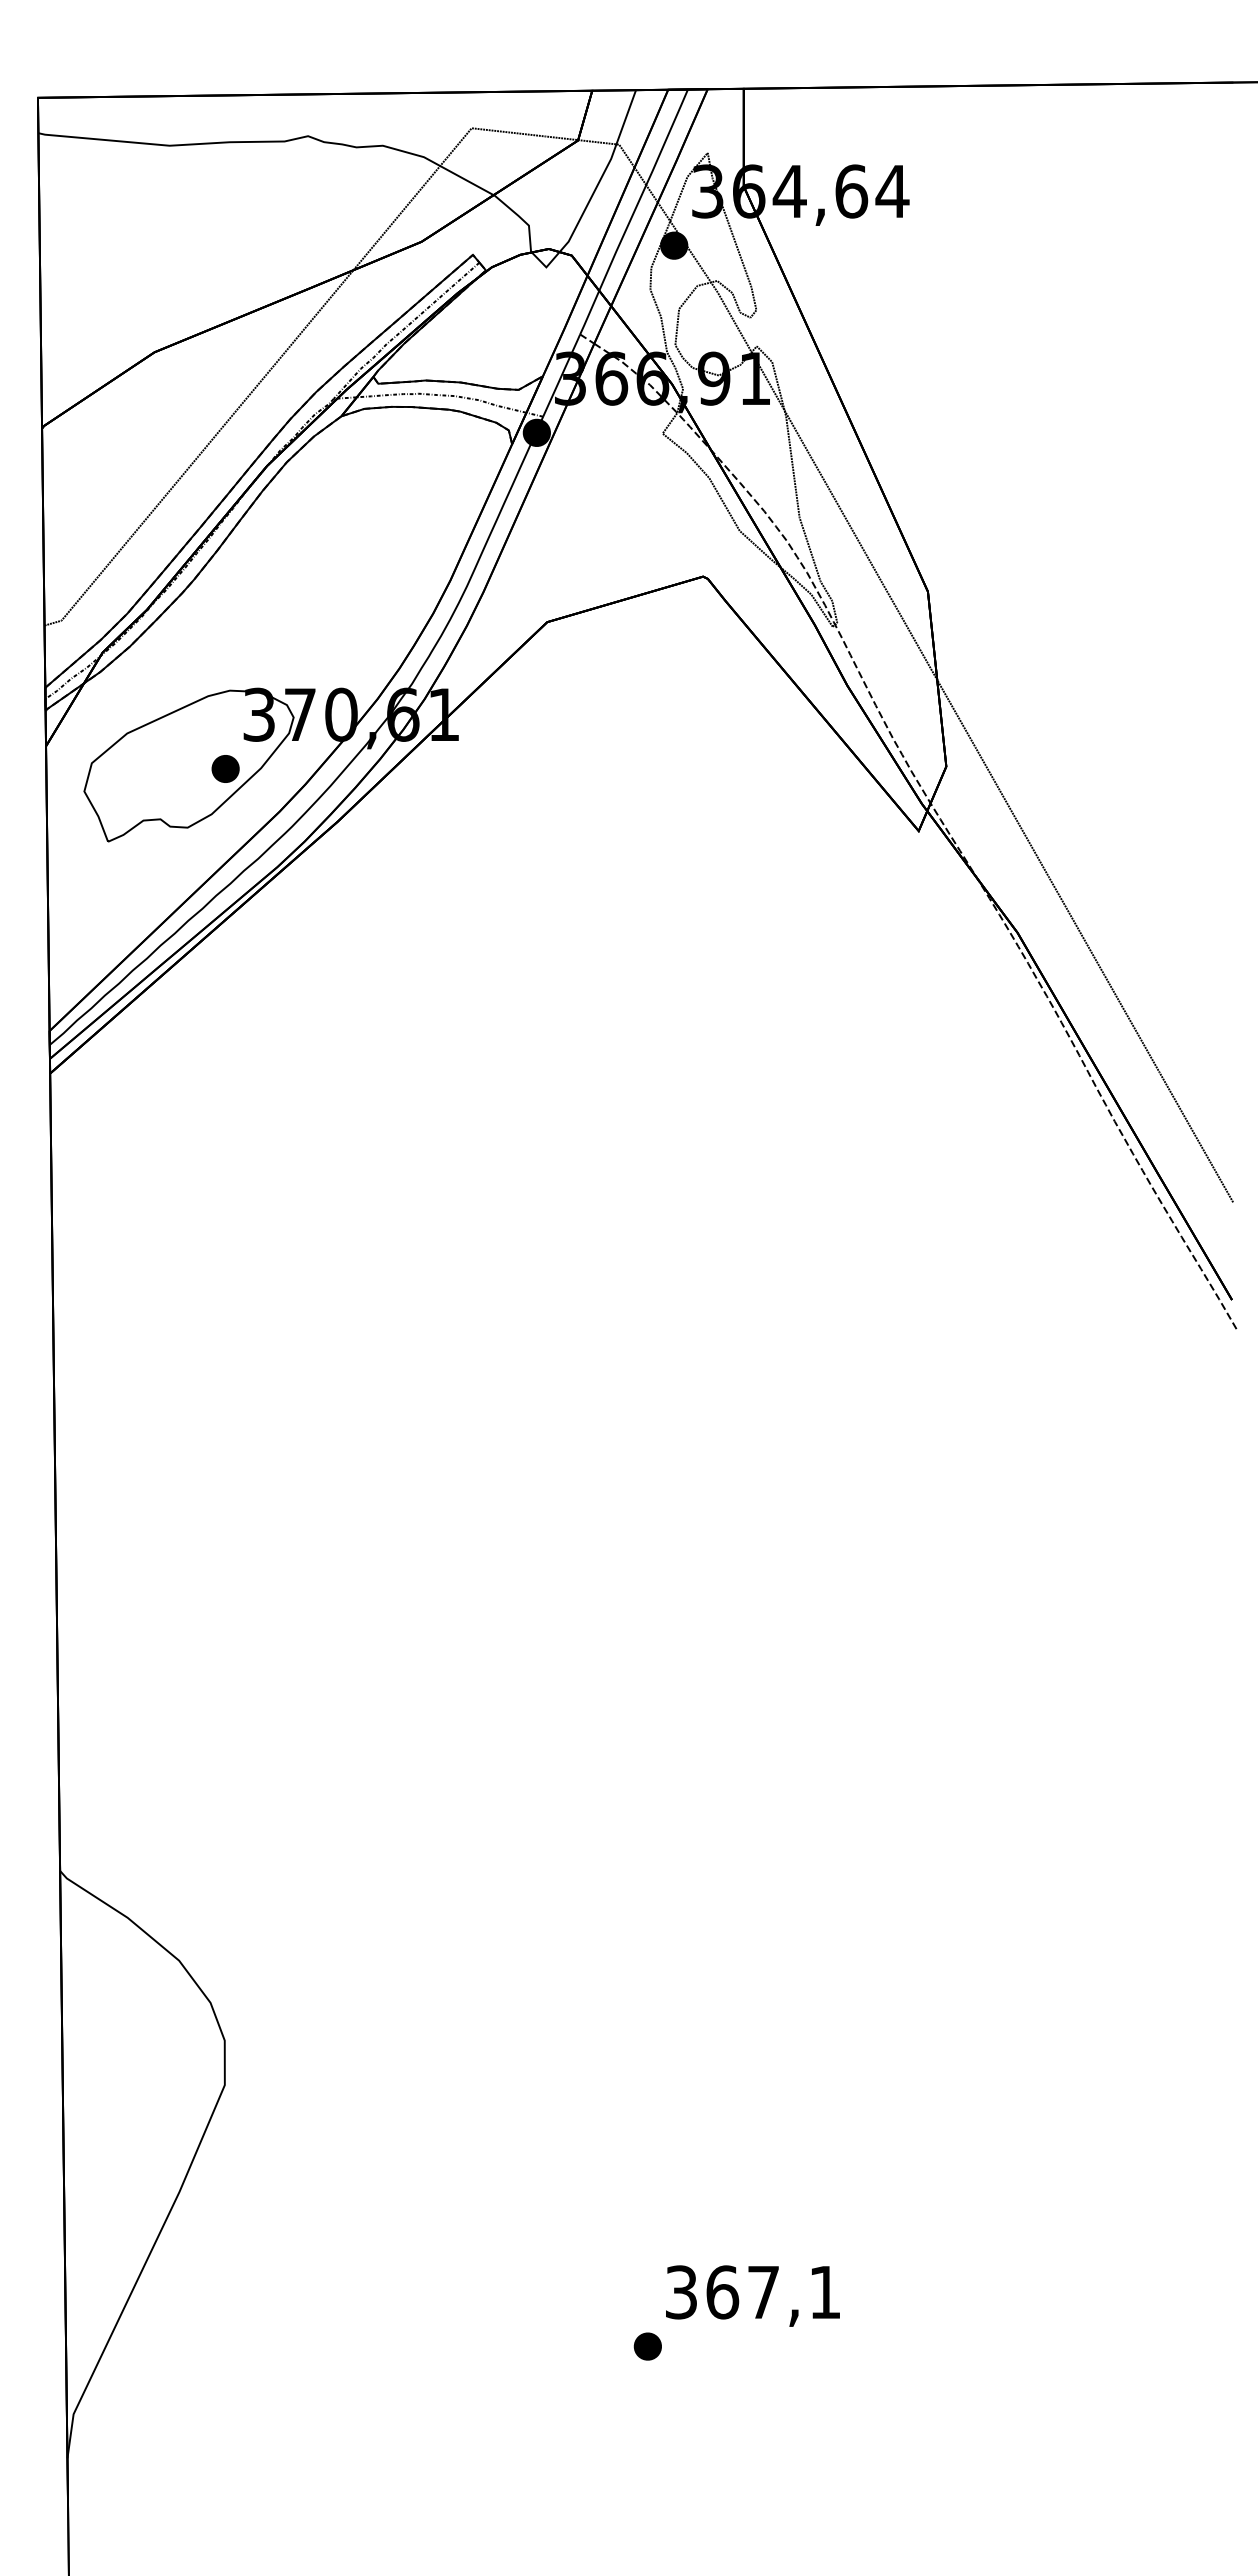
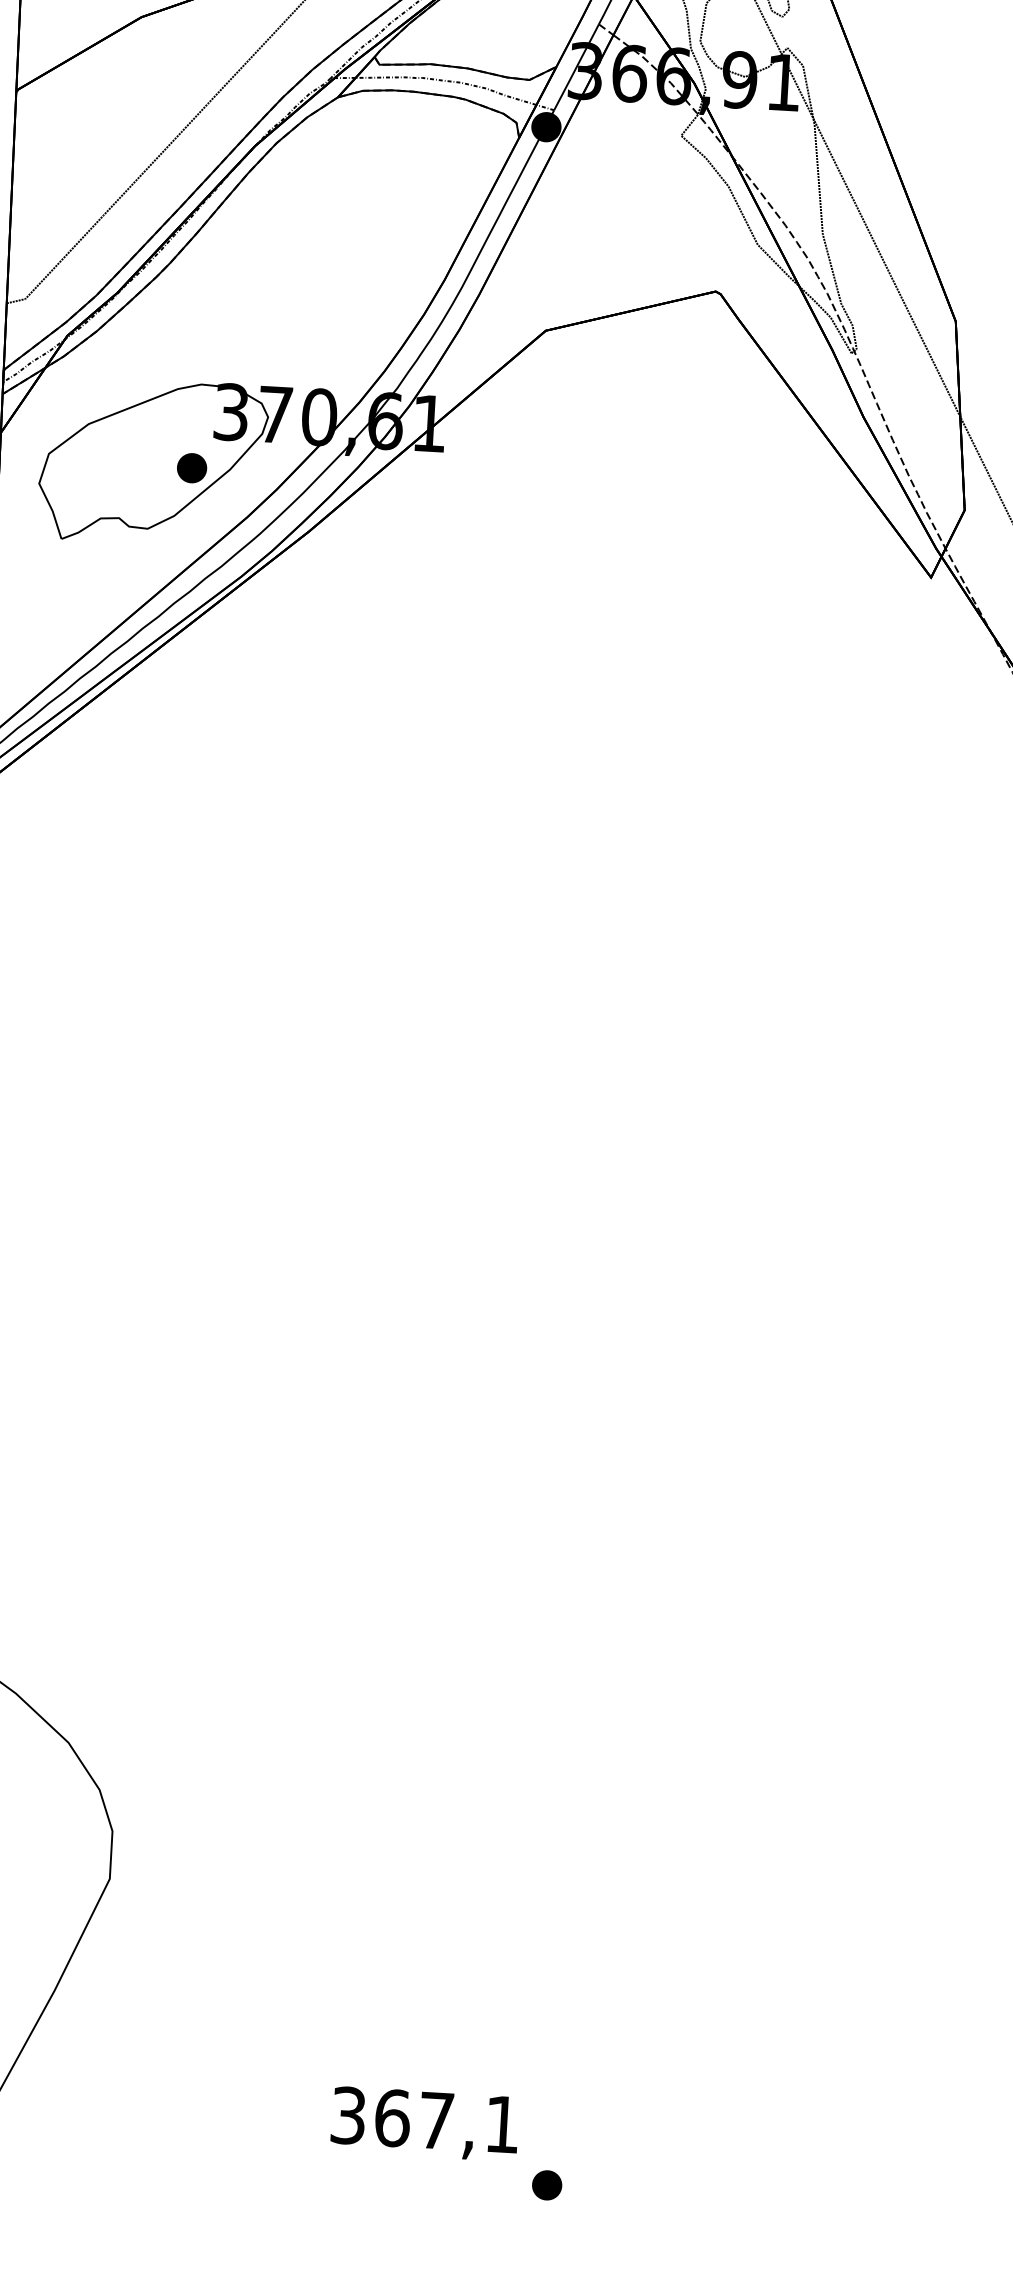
text: (752, 2295) -> (424, 2123), moved

